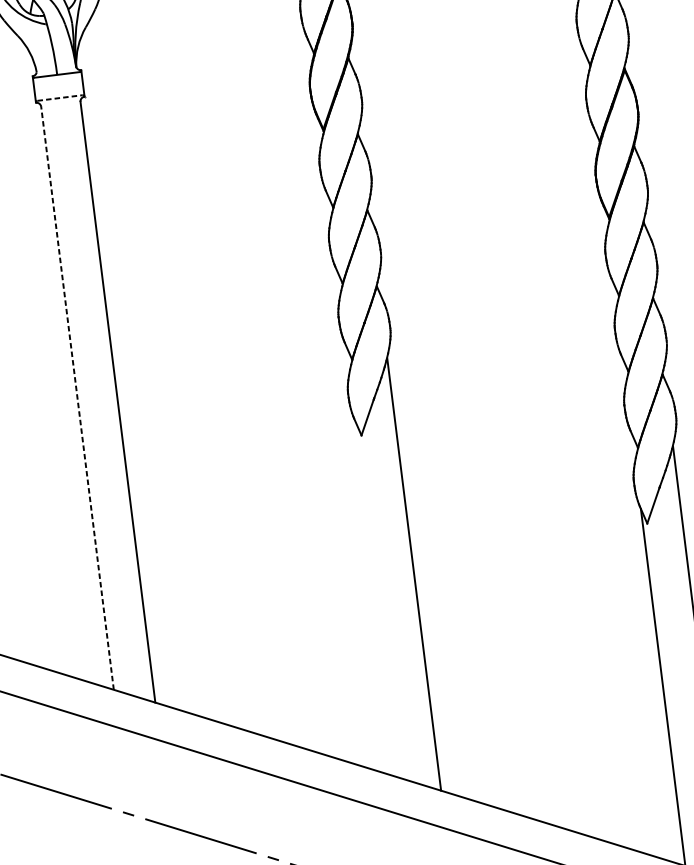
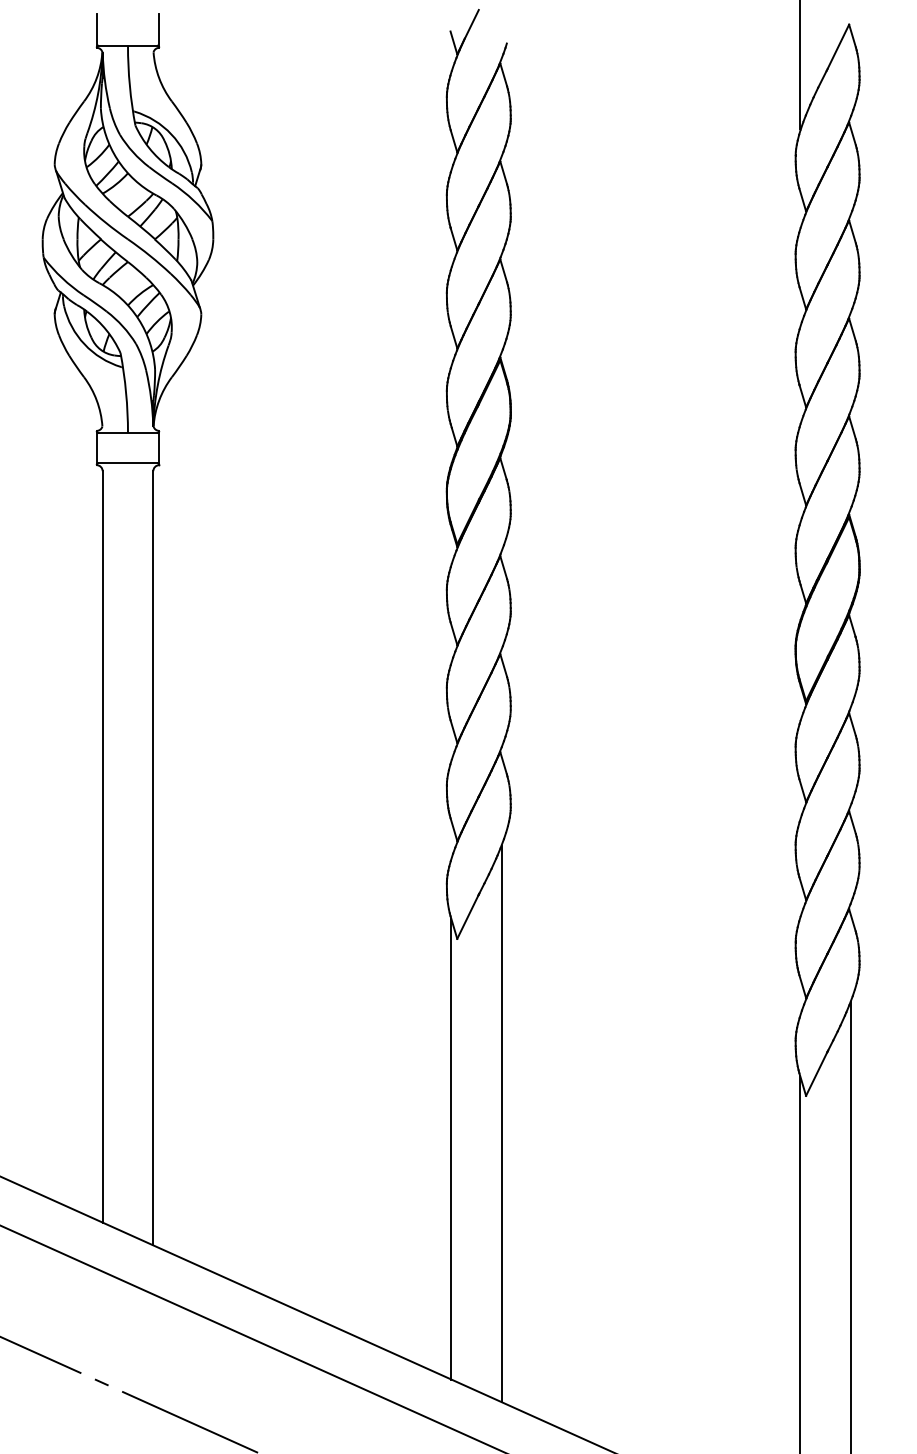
line: (60, 97) -> (128, 462), dashed -> solid
line: (77, 398) -> (102, 846), dashed -> solid
line: (377, 599) -> (451, 1149), added

